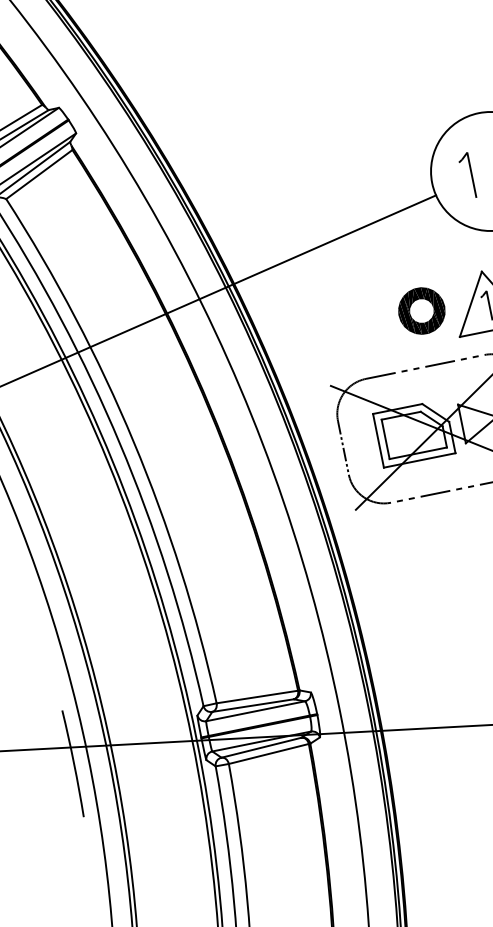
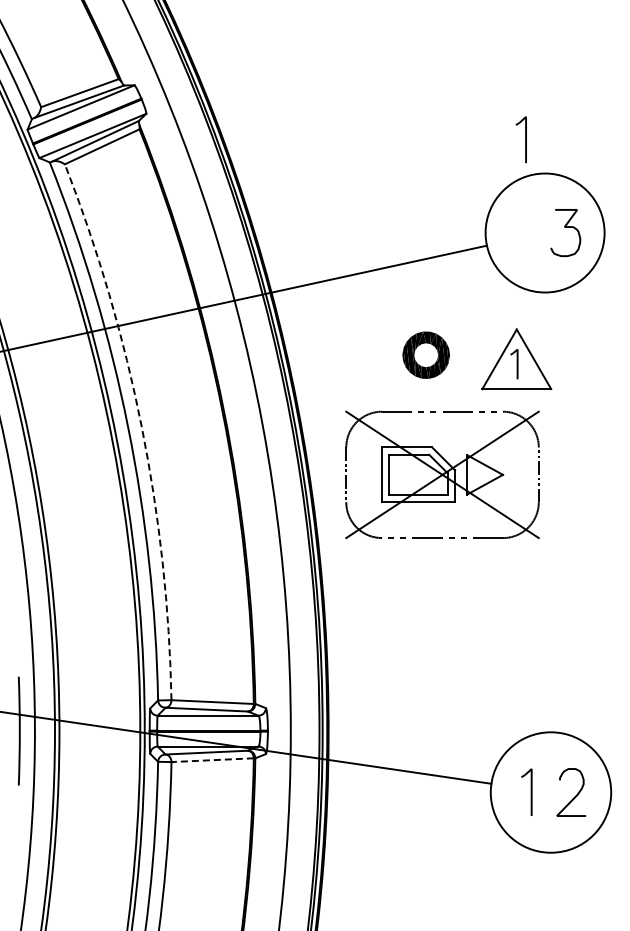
part: (466, 175) -> (520, 139), moved
part: (421, 310) -> (425, 354), moved
arc: (133, 441) -> (141, 427), solid -> dashed
line: (268, 754) -> (212, 760), solid -> dashed

